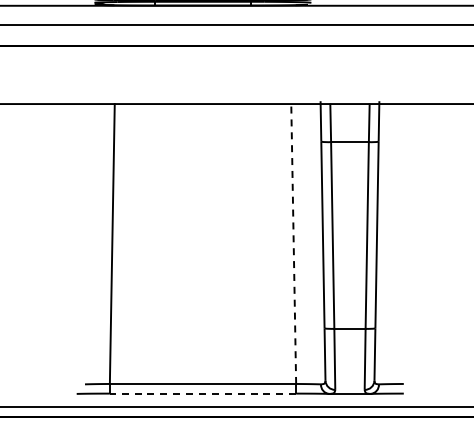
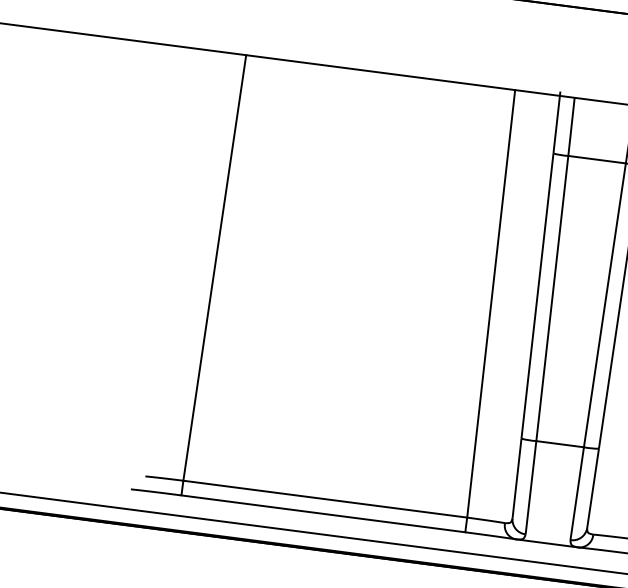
line: (293, 244) -> (490, 304), dashed -> solid
line: (202, 393) -> (322, 513), dashed -> solid

